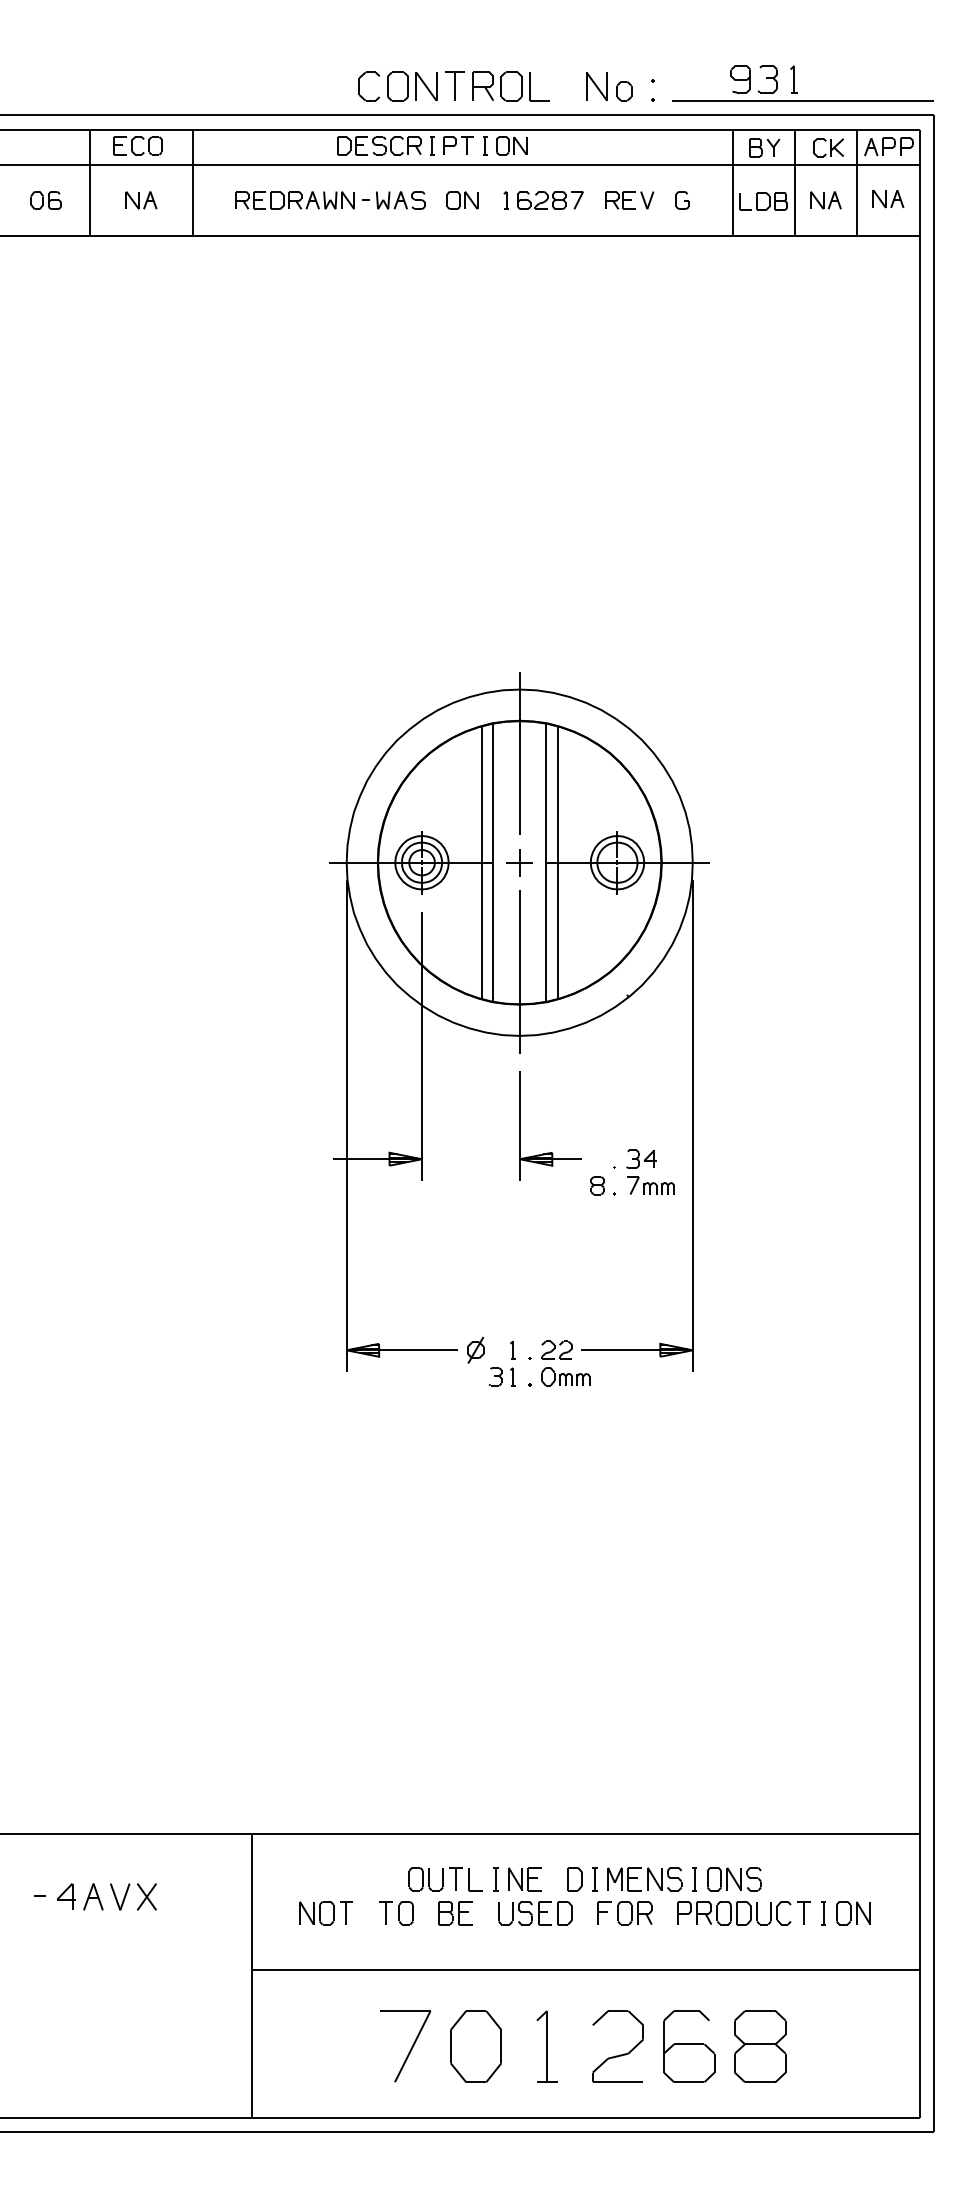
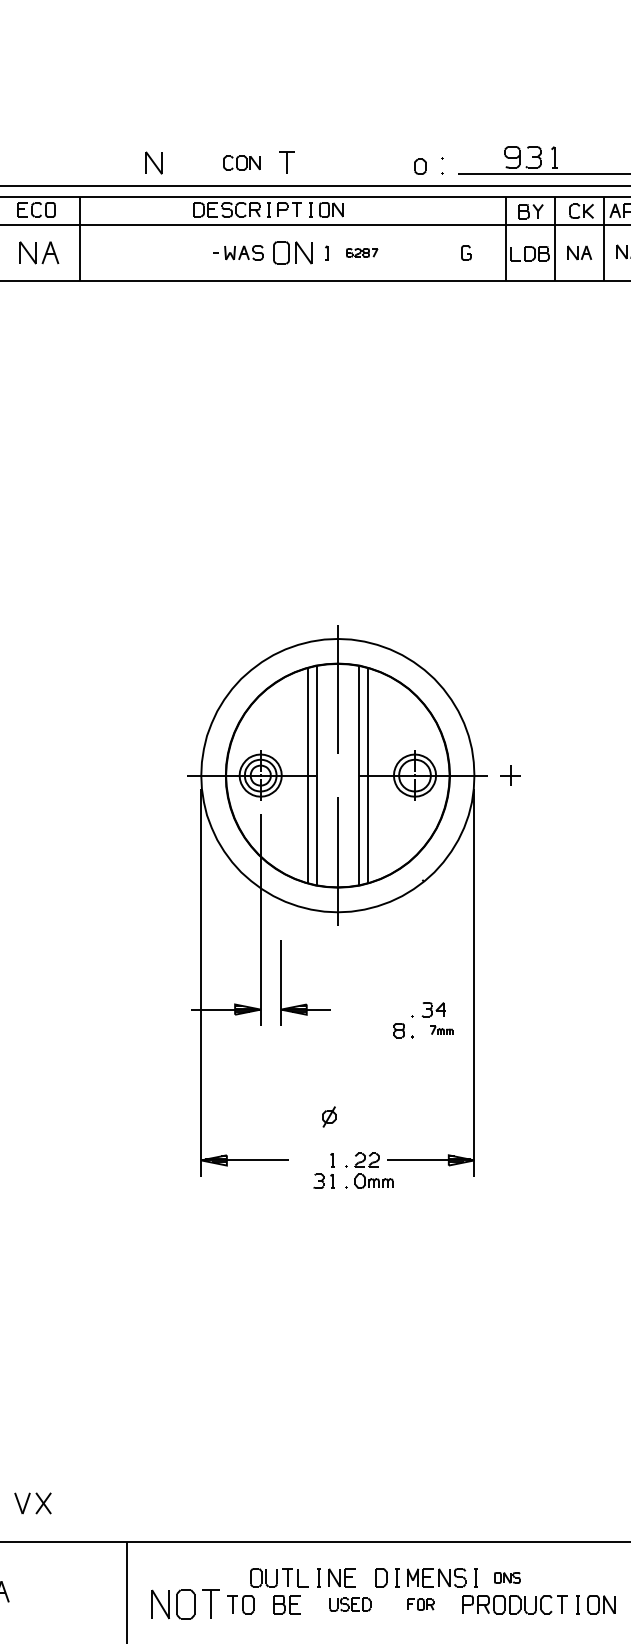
part: (397, 86) -> (241, 163), size x0.6
part: (510, 86) -> (330, 163), removed
part: (596, 86) -> (153, 163), moved
part: (141, 200) -> (39, 252), size x1.6
part: (294, 200) -> (160, 252), removed
part: (462, 200) -> (292, 252), size x1.6
part: (550, 200) -> (362, 252), size x0.6
part: (629, 200) -> (424, 252), removed
part: (519, 862) -> (510, 775), moved
part: (550, 1152) -> (305, 1004), moved
part: (650, 1185) -> (441, 1030), size x0.6
part: (475, 1349) -> (328, 1116), moved
part: (734, 1879) -> (507, 1578), size x0.6
part: (127, 1893) -> (28, 1500), moved
part: (325, 1913) -> (184, 1604), size x1.6
part: (535, 1913) -> (350, 1604), size x0.7
part: (624, 1913) -> (420, 1604), size x0.6

